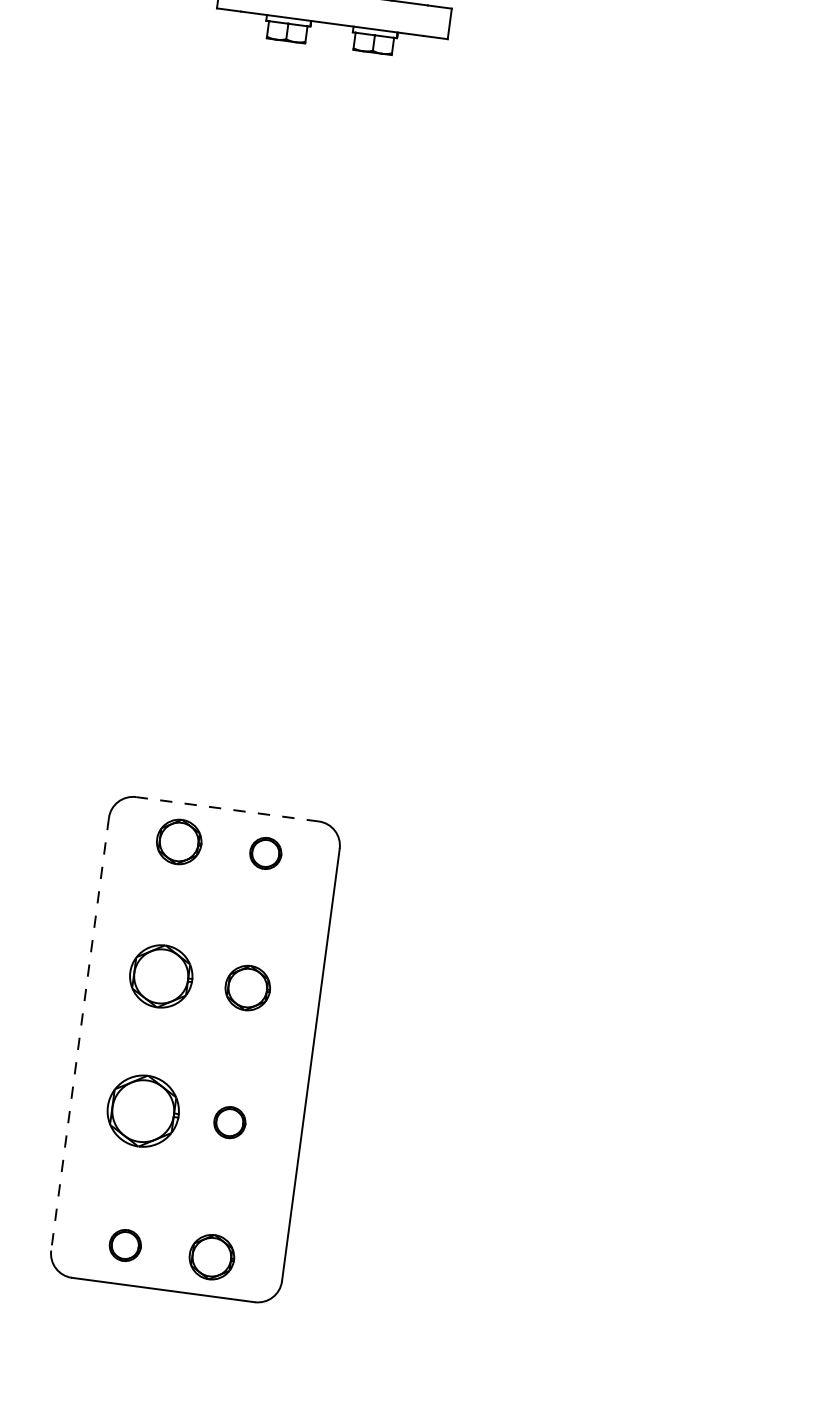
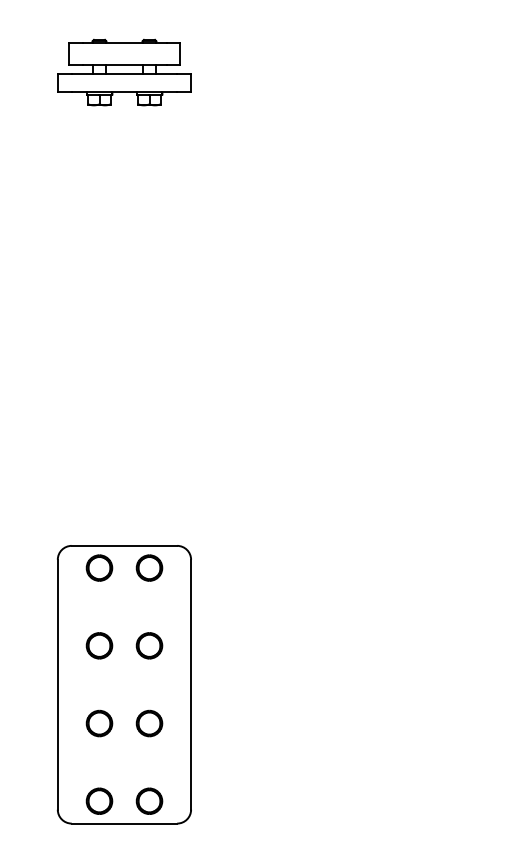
line: (227, 808) -> (124, 545), dashed -> solid
part: (265, 852) -> (149, 567), size x1.43
part: (161, 975) -> (99, 645), size x0.71
line: (79, 1033) -> (57, 684), dashed -> solid
part: (143, 1110) -> (99, 723), size x0.62
part: (229, 1122) -> (149, 723), size x1.43
part: (125, 1244) -> (99, 800), size x1.43

